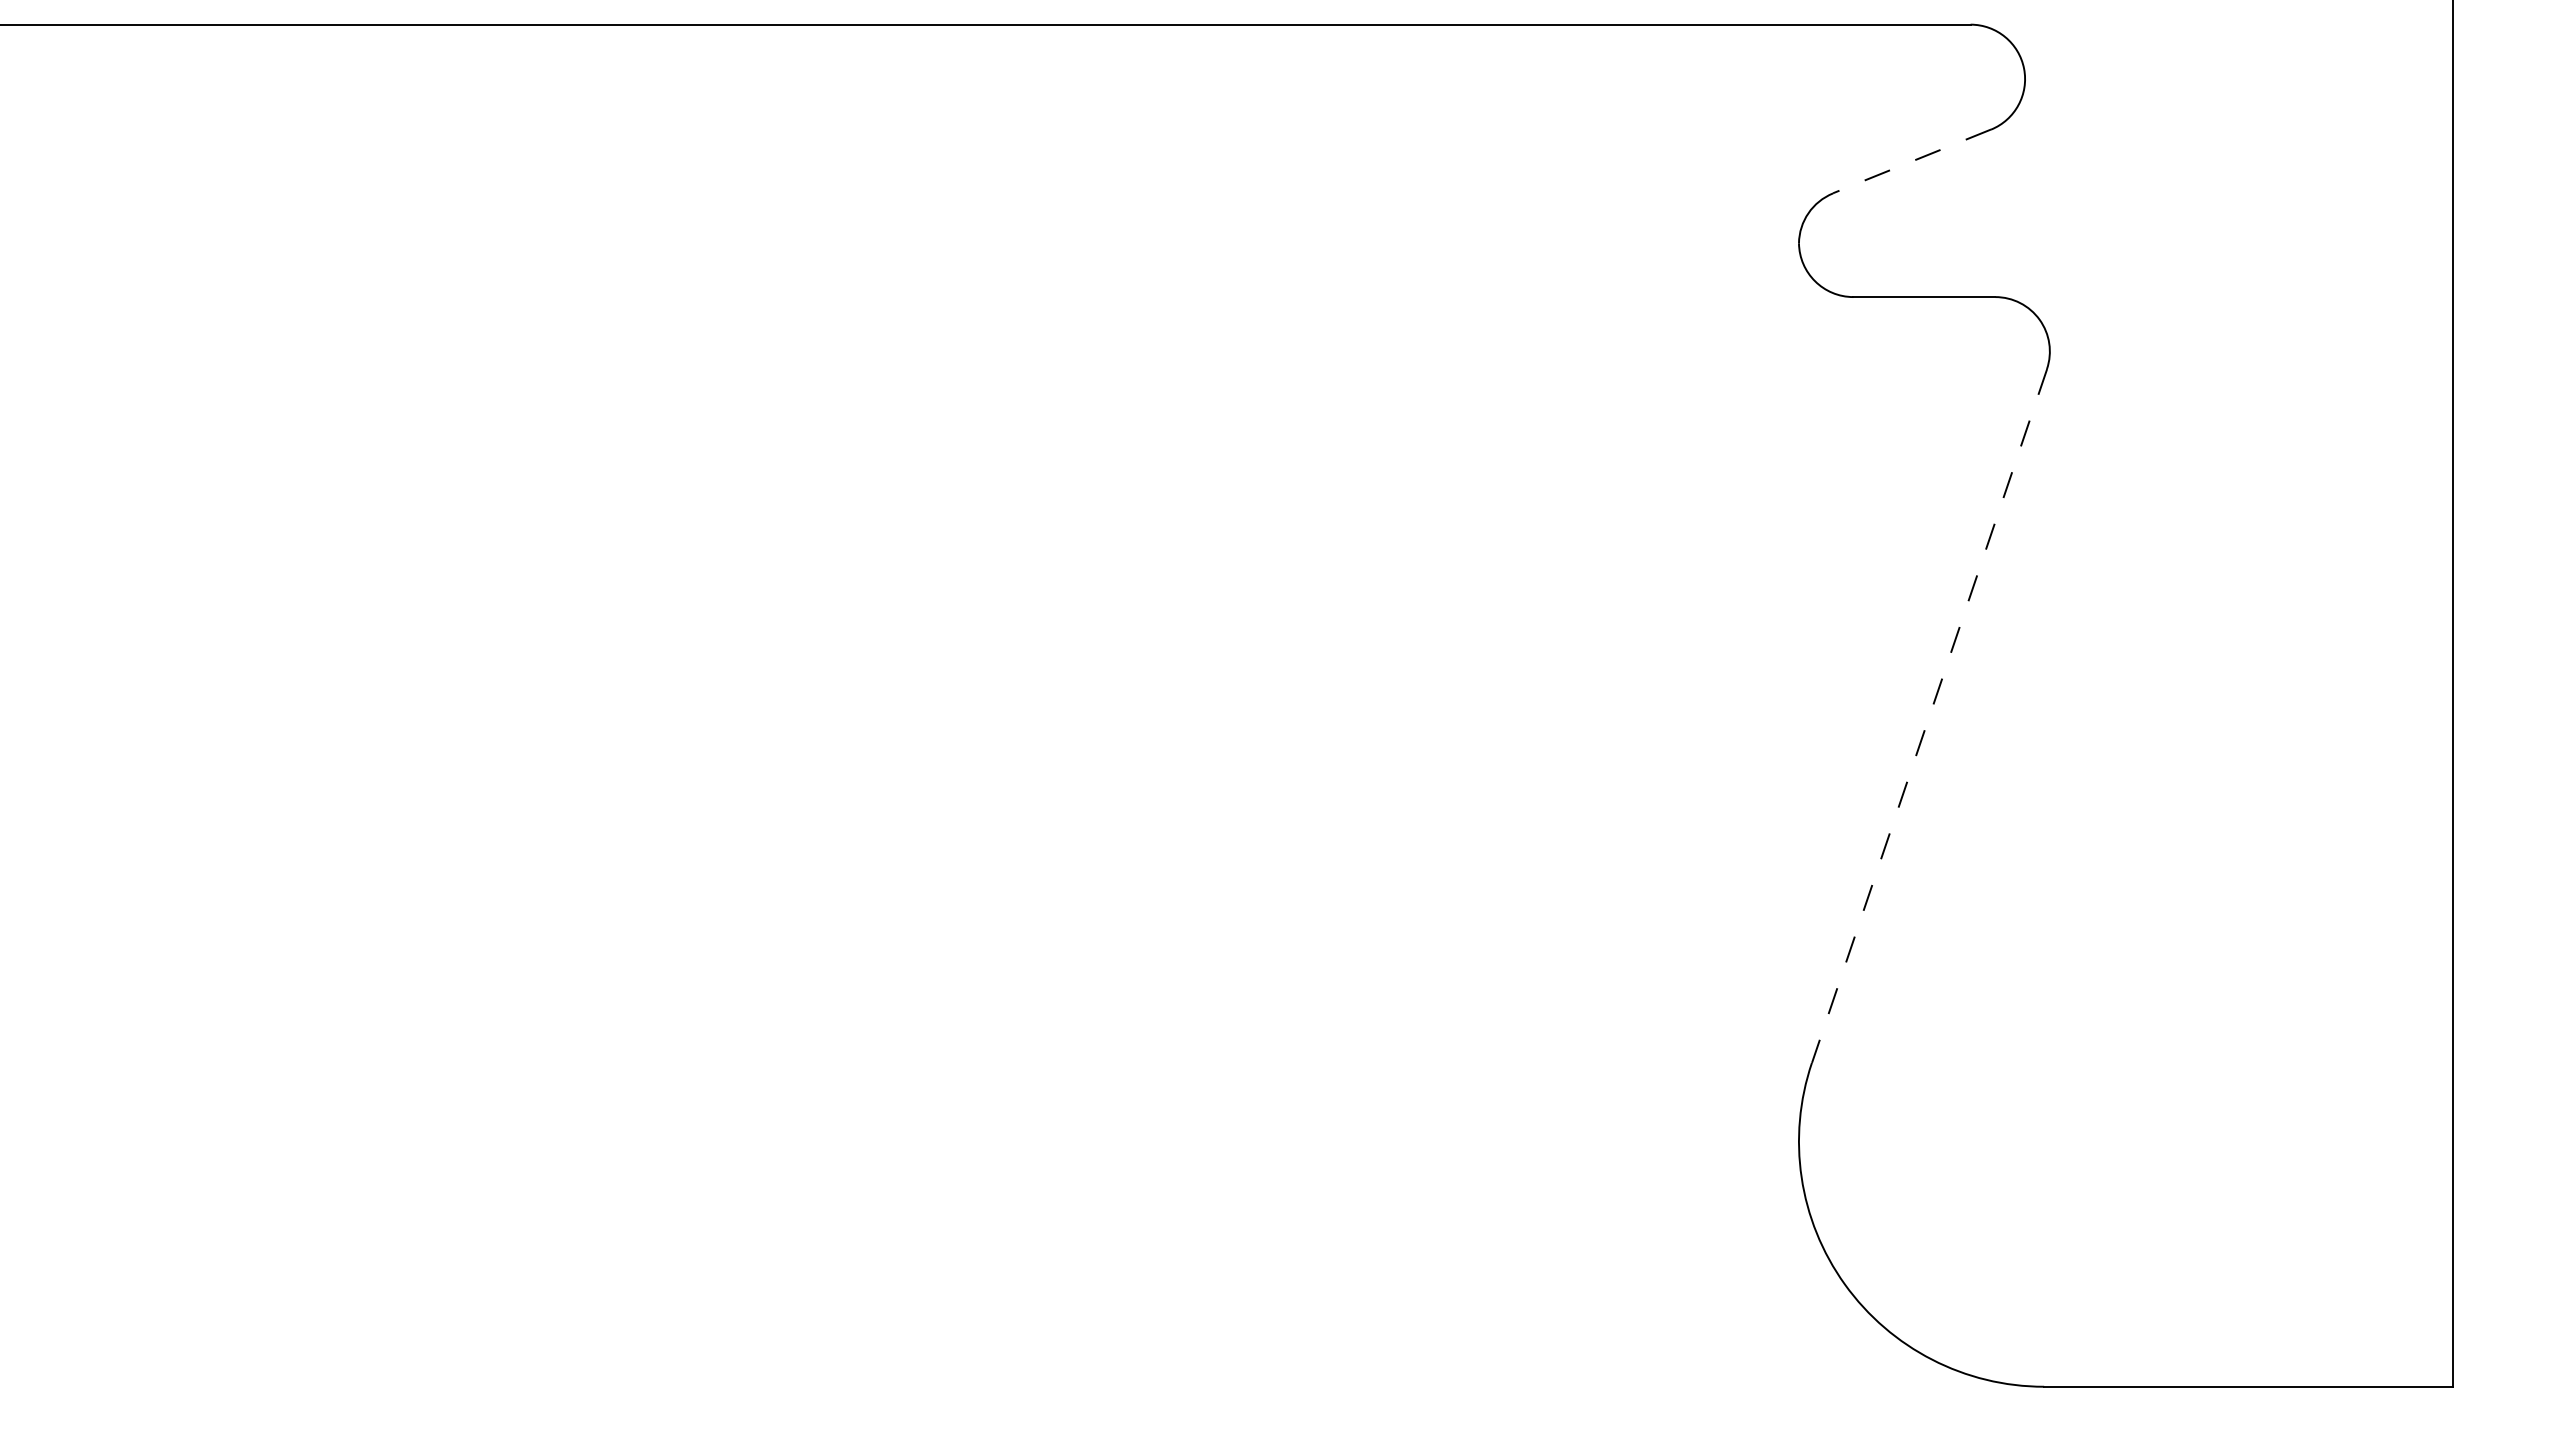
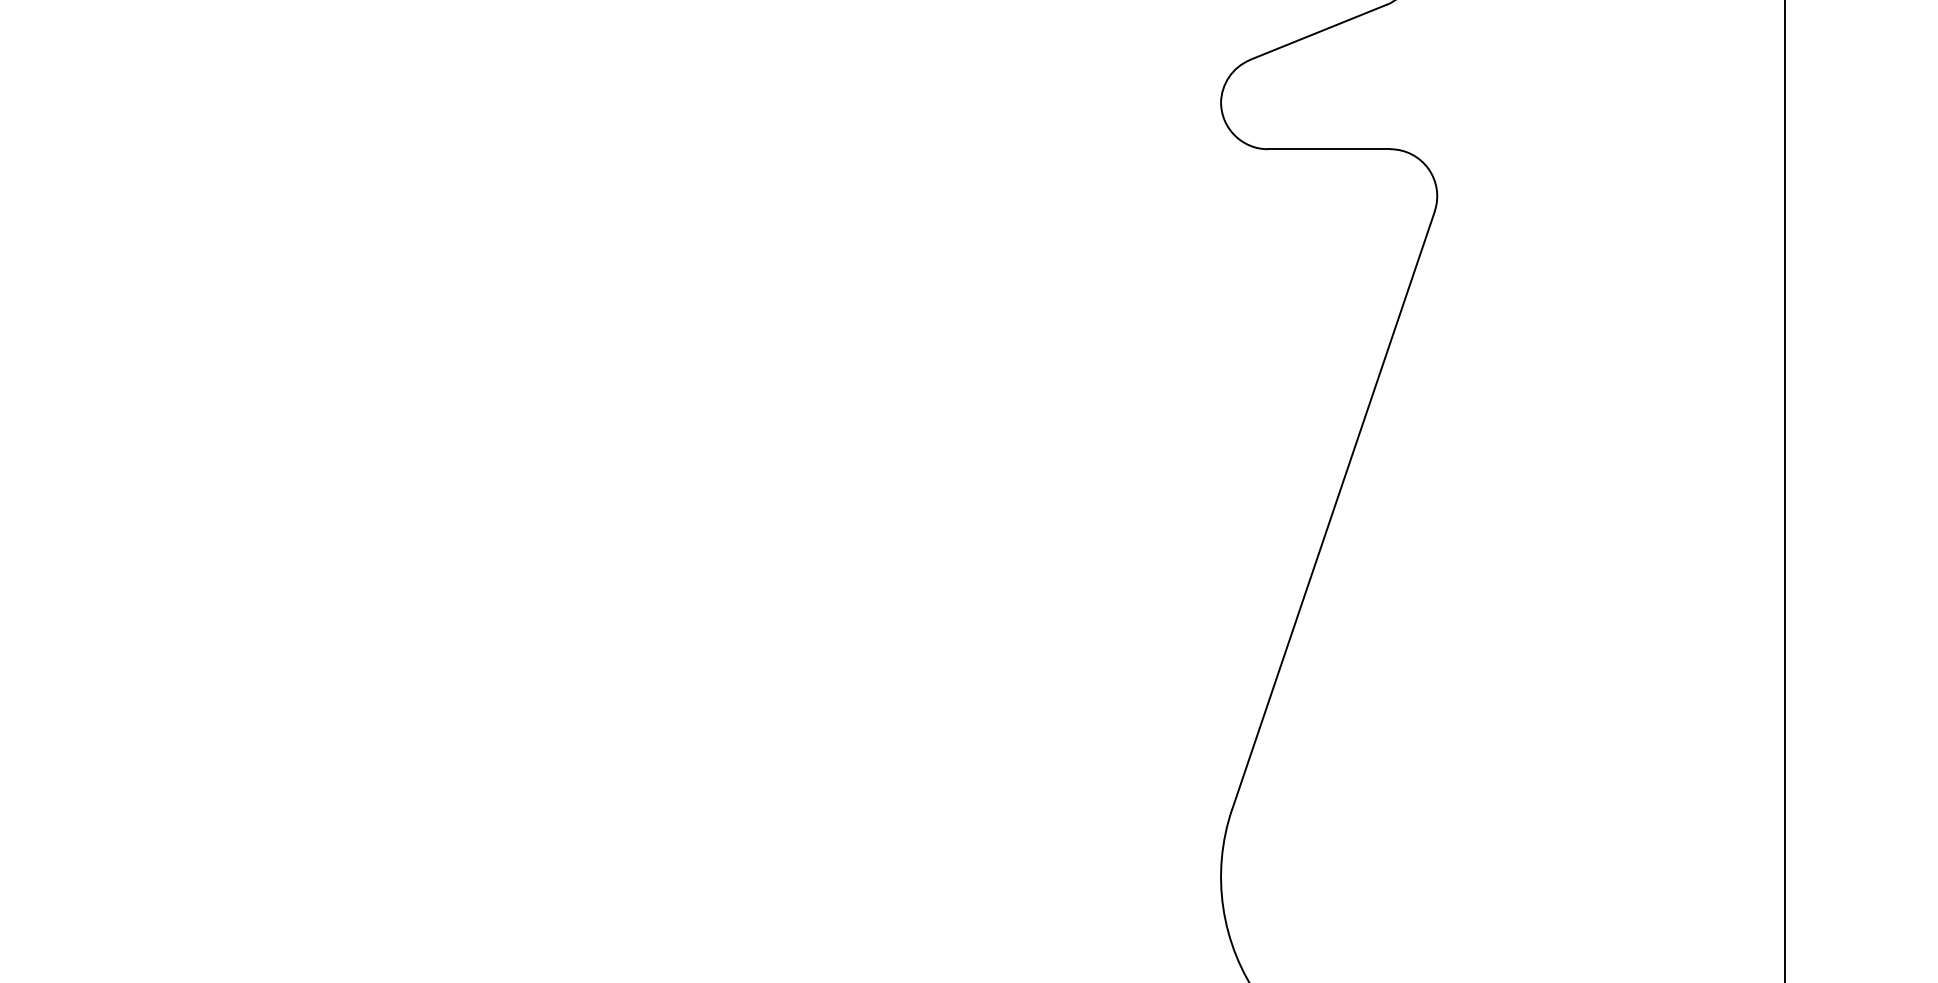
line: (1911, 161) -> (1318, 32), dashed -> solid
line: (1929, 716) -> (1333, 510), dashed -> solid

